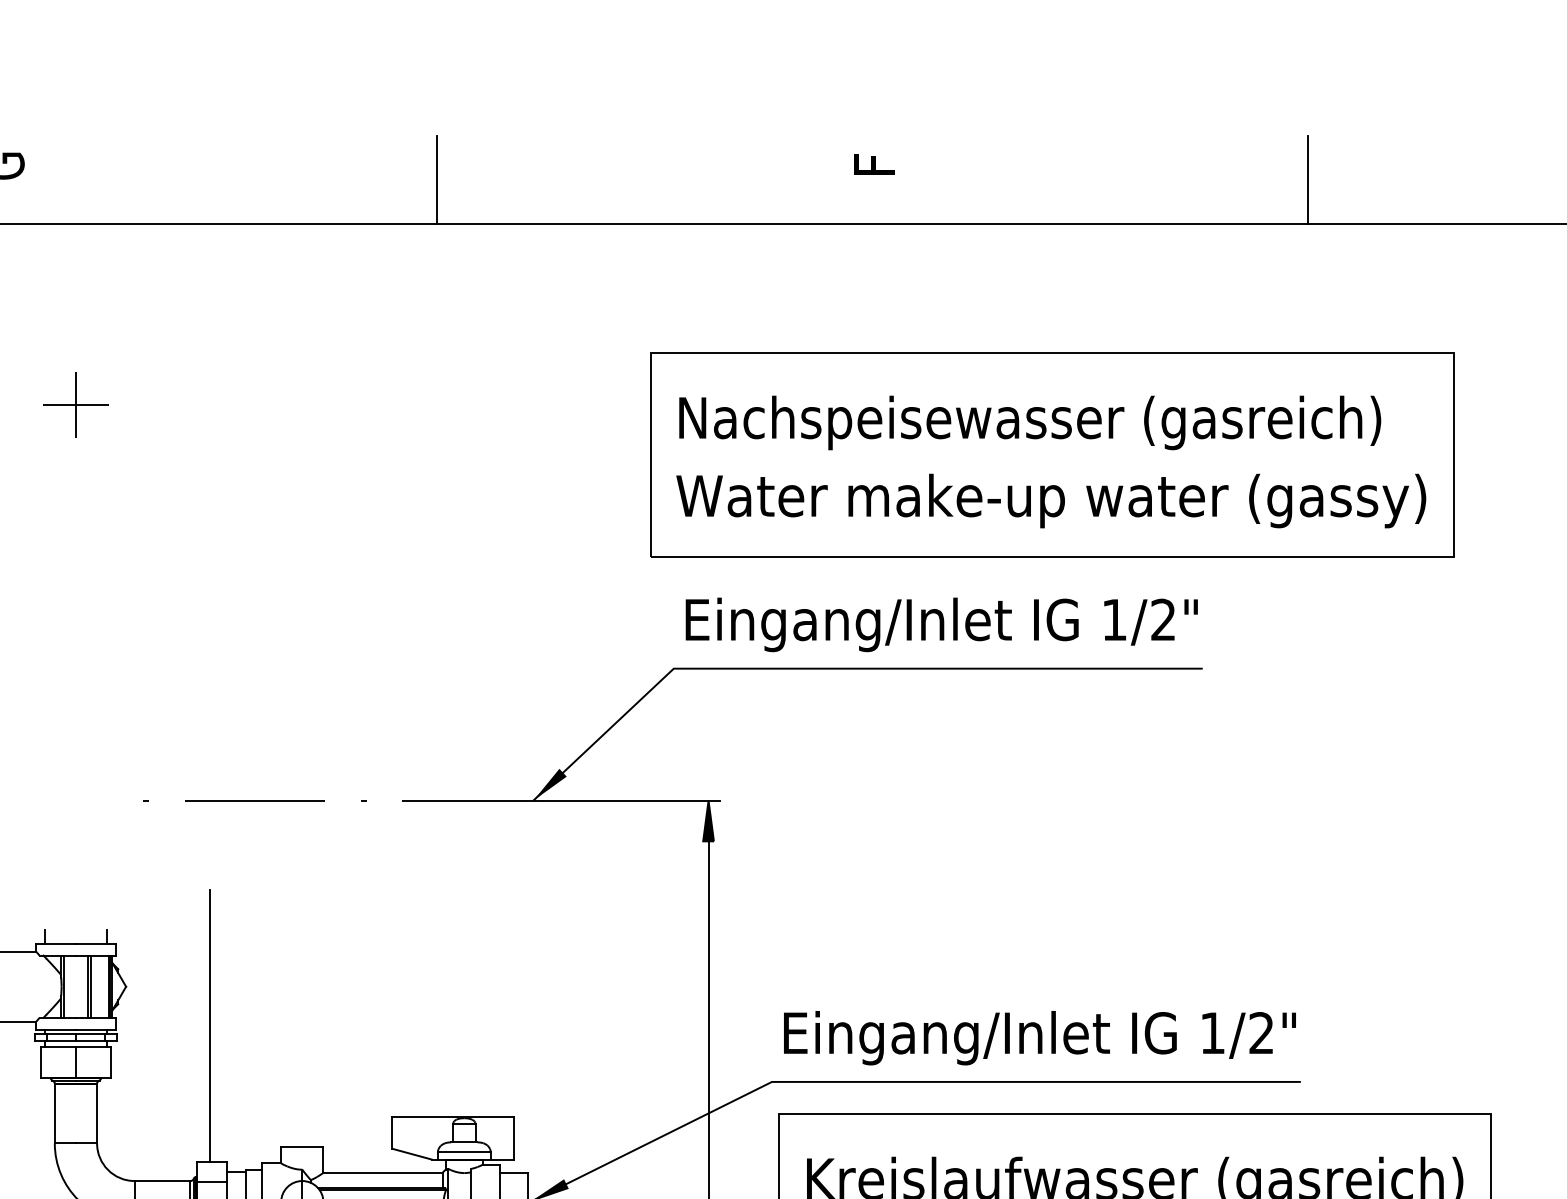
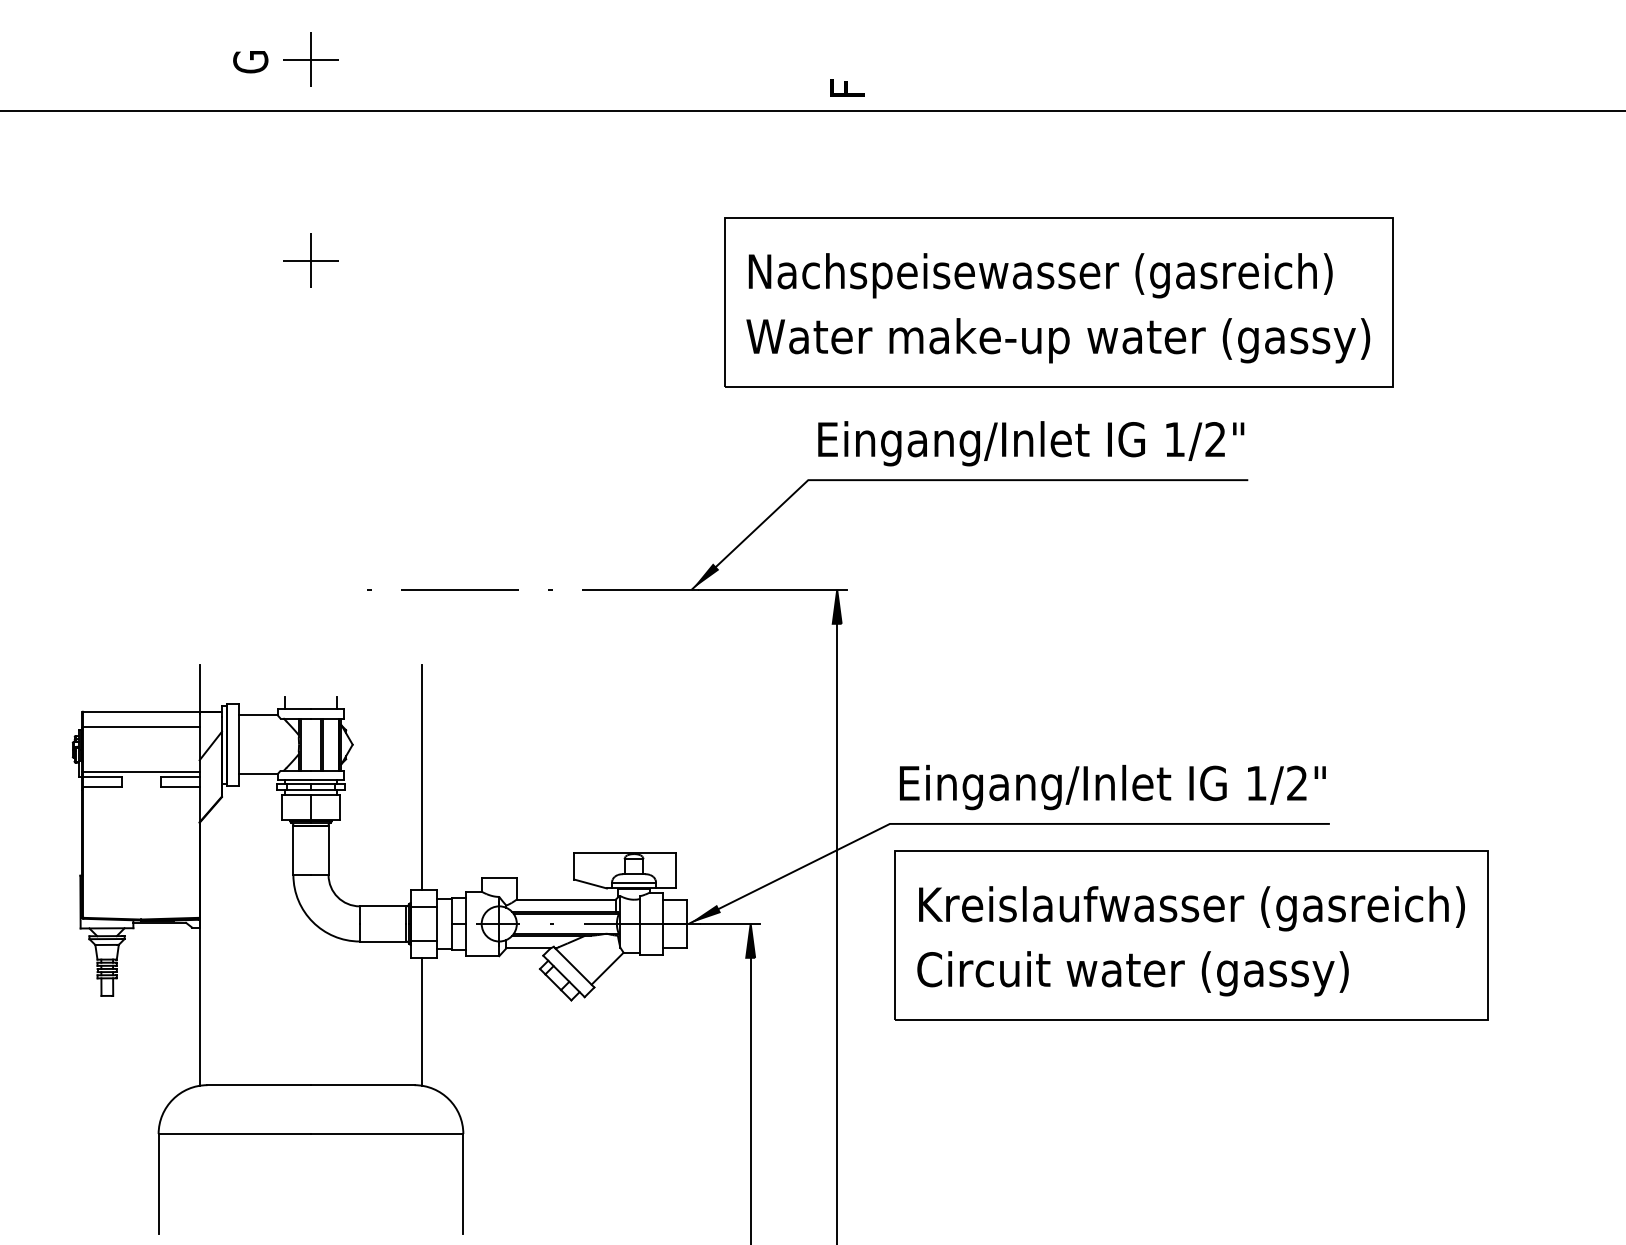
part: (75, 162) -> (310, 59), added
text: (874, 164) -> (847, 87), moved
line: (437, 179) -> (611, 73), removed
line: (1308, 179) -> (1336, 73), removed
part: (1051, 455) -> (1058, 302), moved

